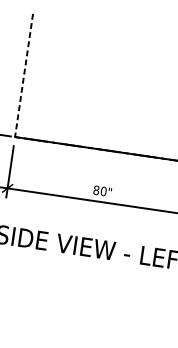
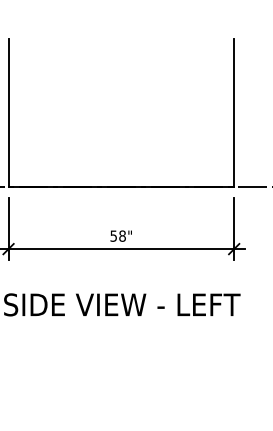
line: (23, 75) -> (8, 113), dashed -> solid
text: (99, 190) -> (117, 235), 80" -> 58"

